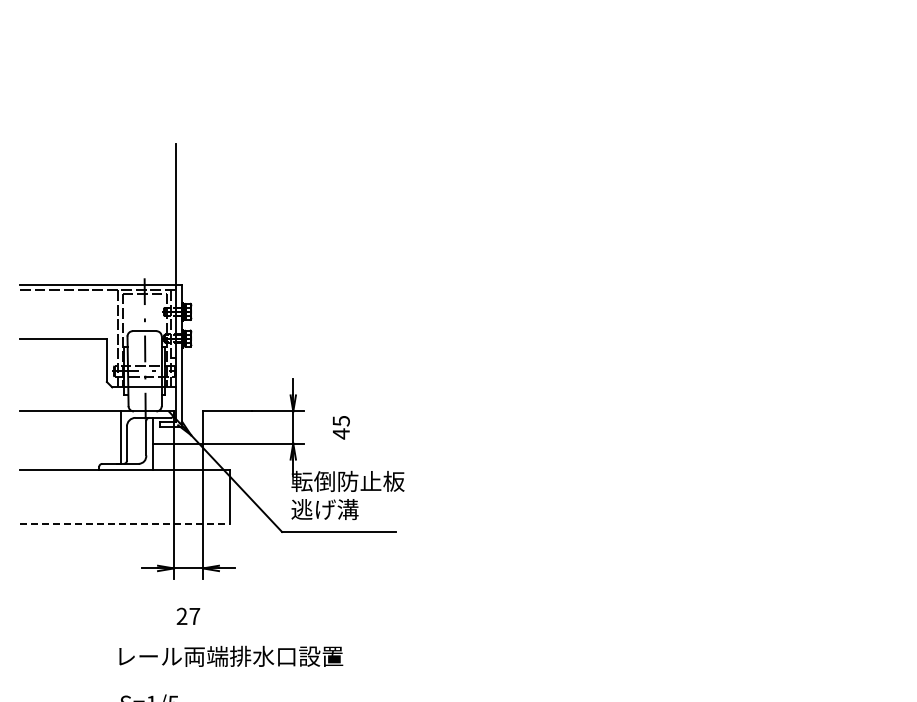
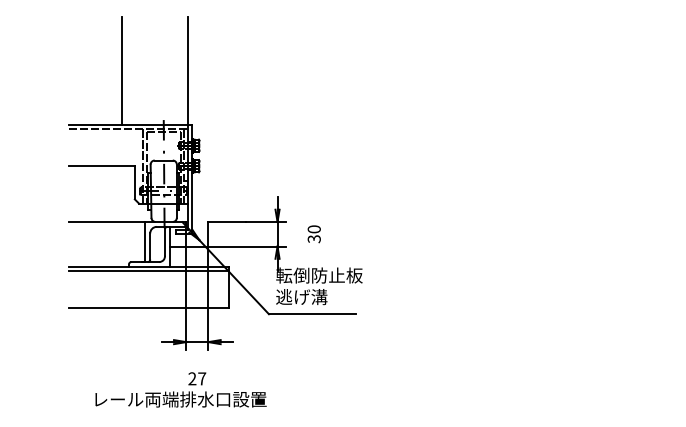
line: (90, 214) -> (122, 71), added
text: (340, 427) -> (313, 234), 45 -> 30
line: (124, 475) -> (148, 270), added
line: (124, 523) -> (148, 307), dashed -> solid
text: (231, 655) -> (181, 398), moved

